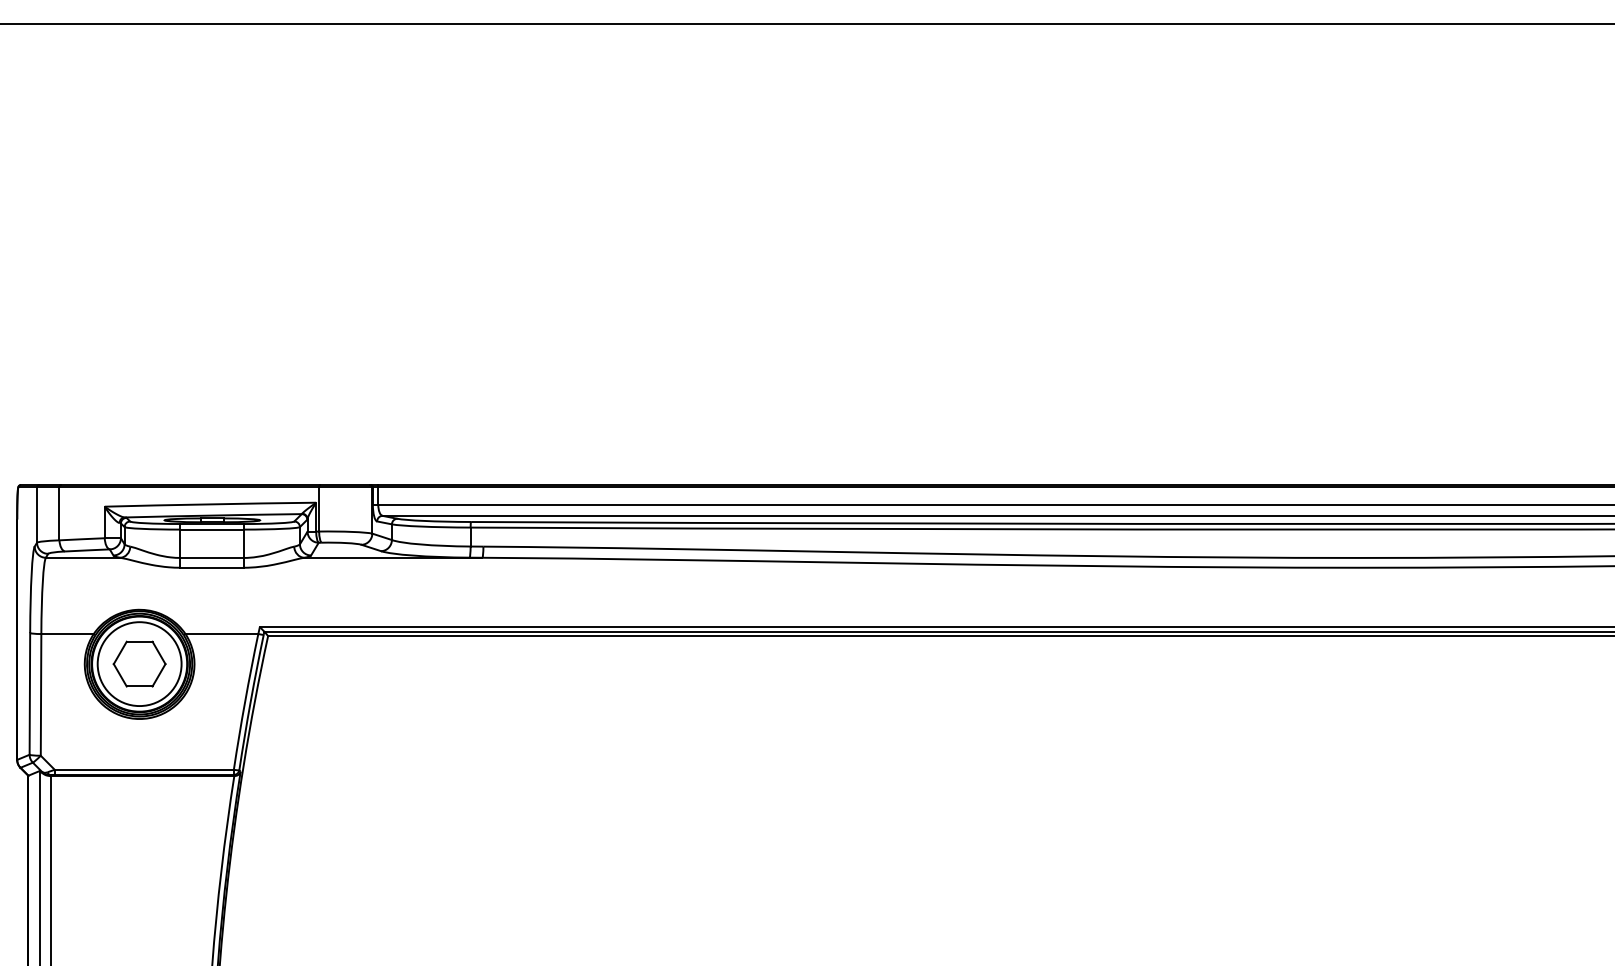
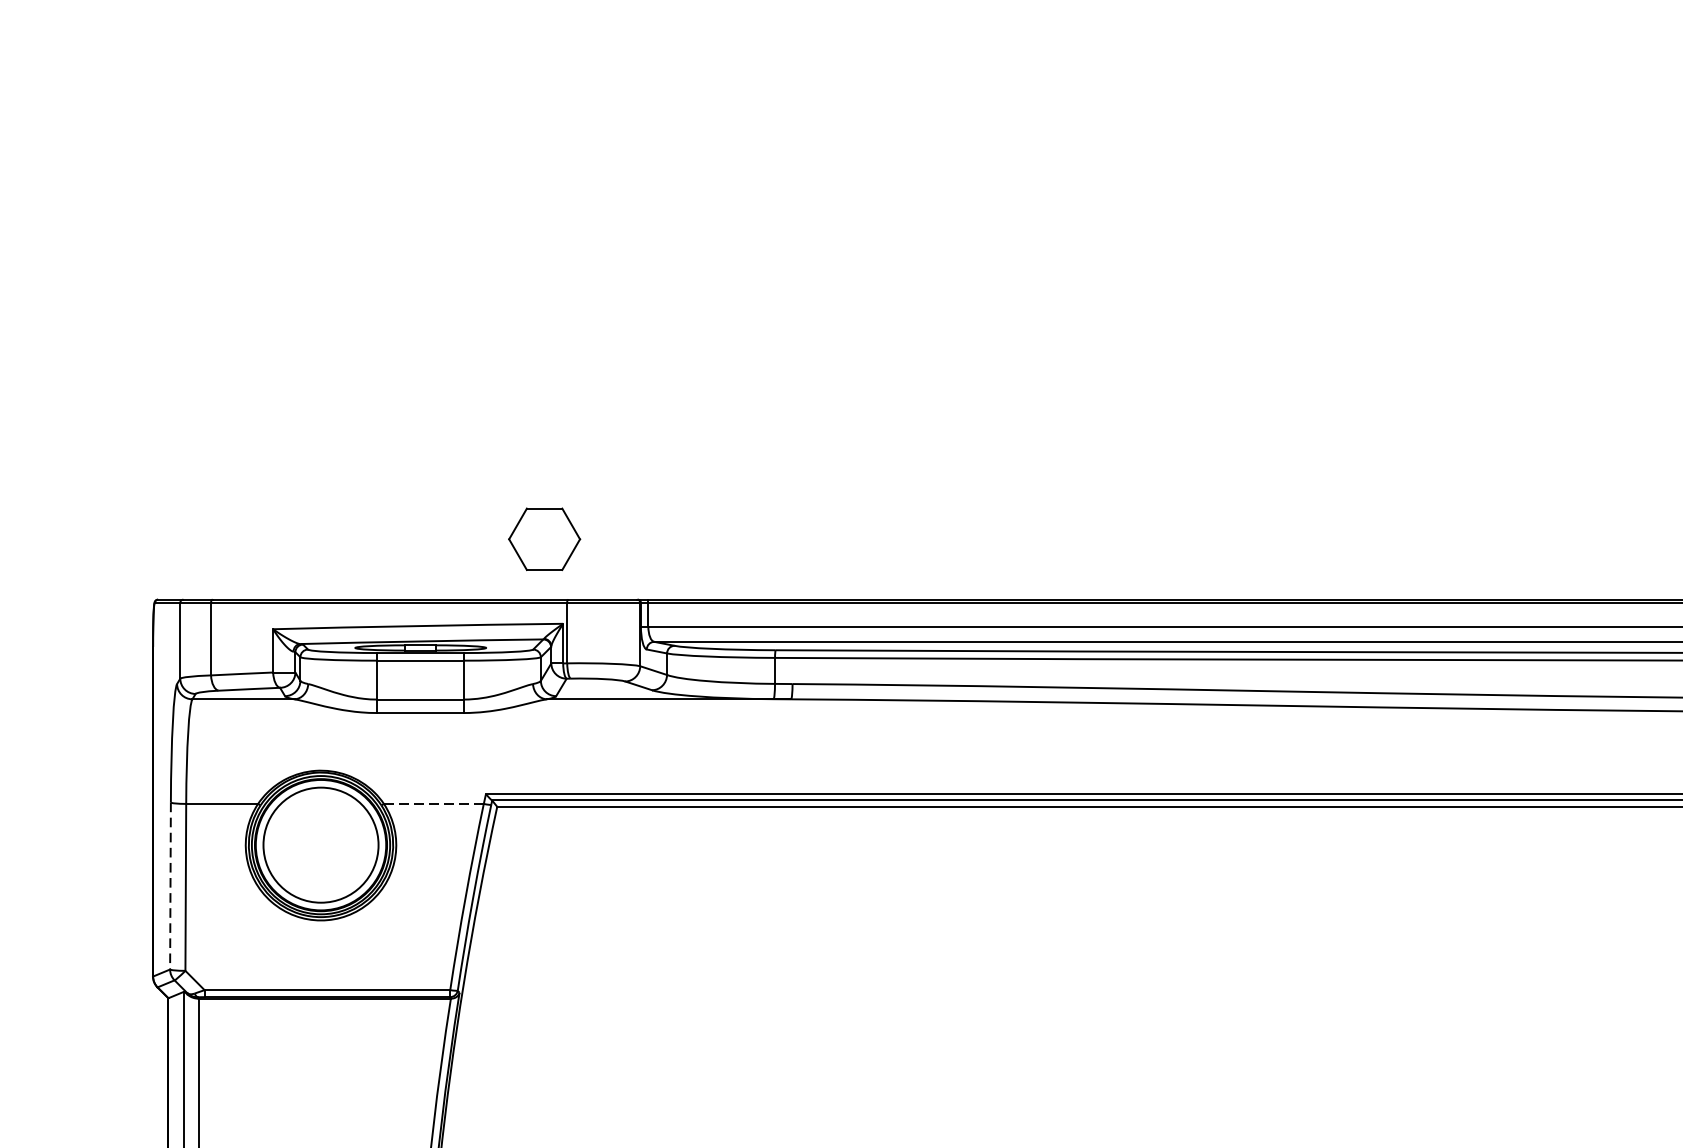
line: (222, 634) -> (434, 804), solid -> dashed
part: (139, 663) -> (544, 538), moved
line: (29, 693) -> (169, 885), solid -> dashed

